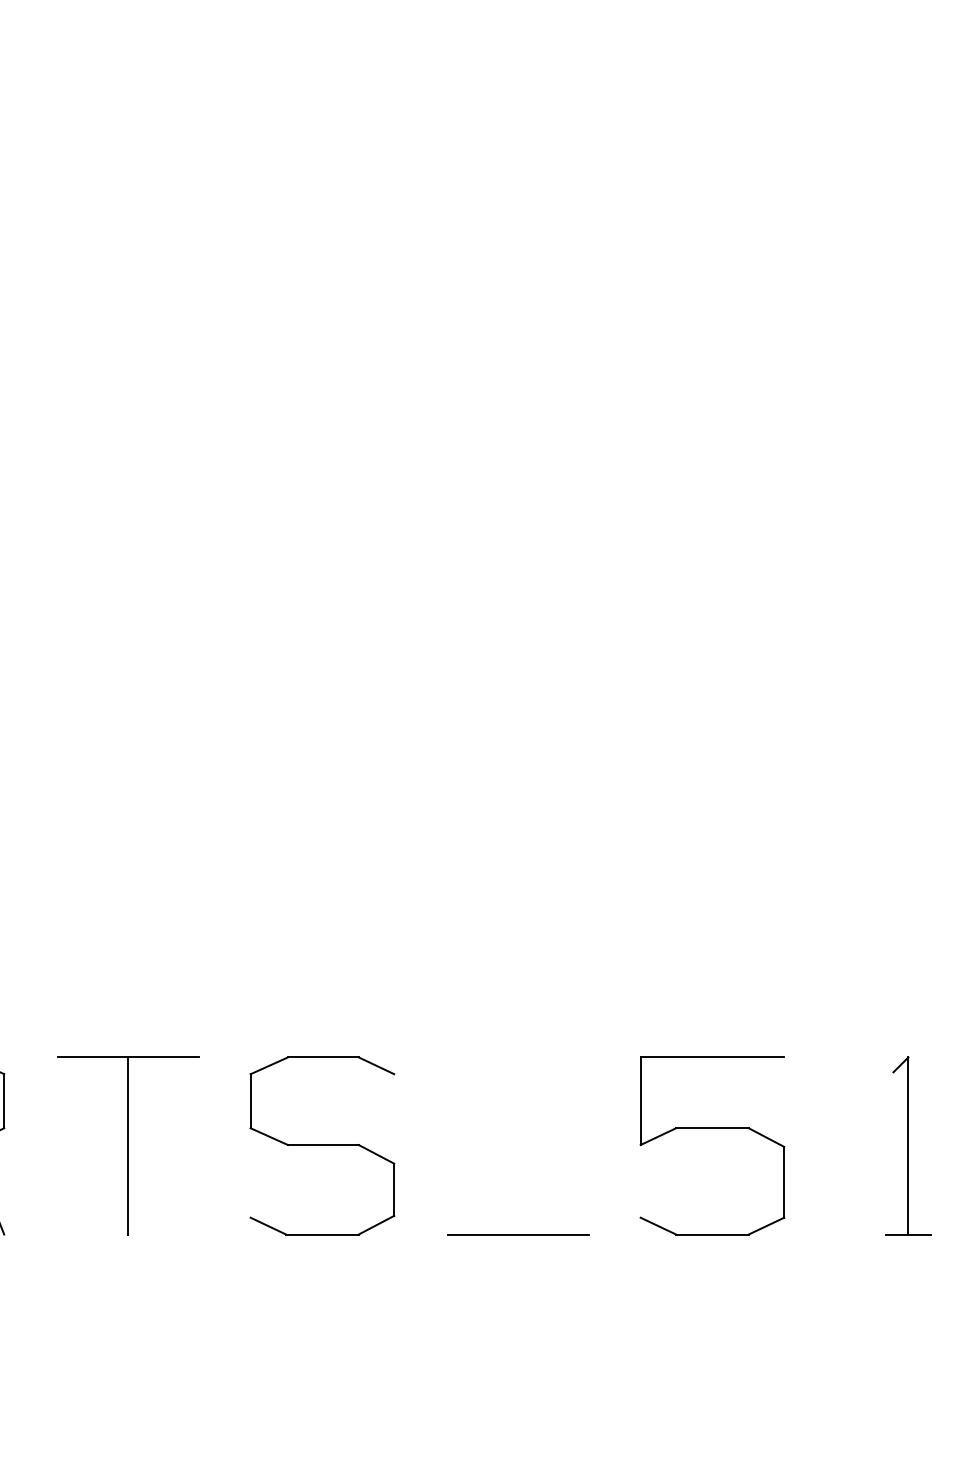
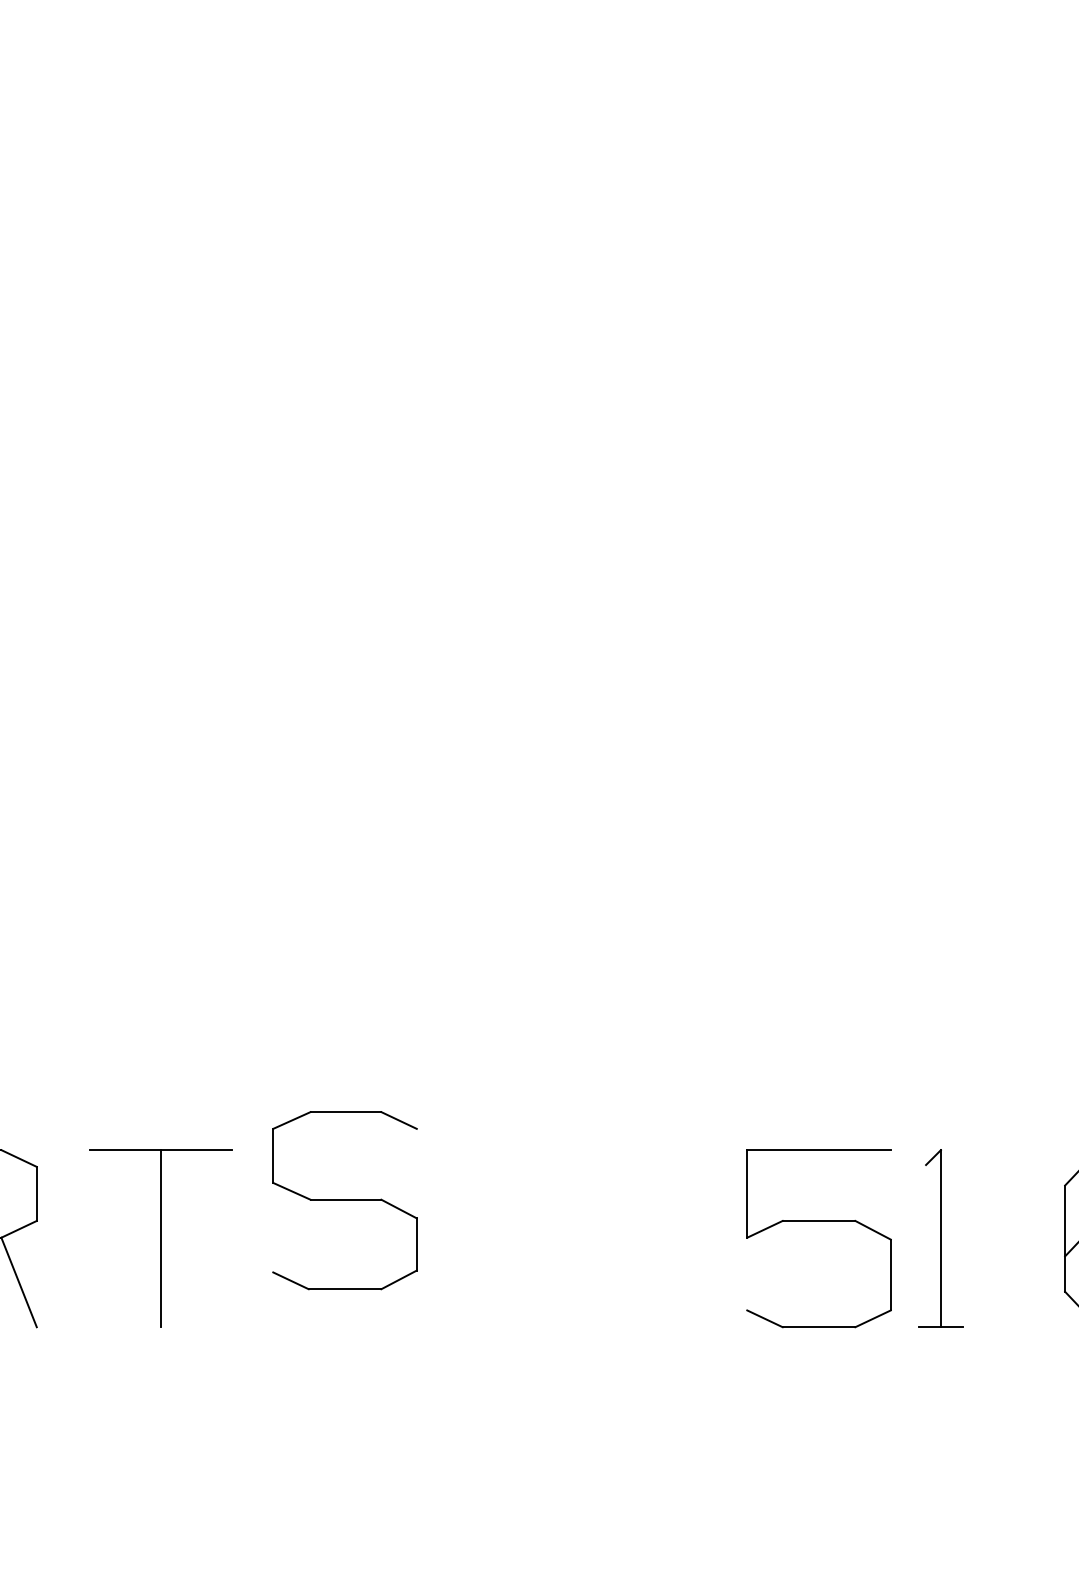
part: (711, 1128) -> (818, 1221), moved
part: (321, 1145) -> (344, 1200), moved
line: (517, 1233) -> (550, 1326), removed

